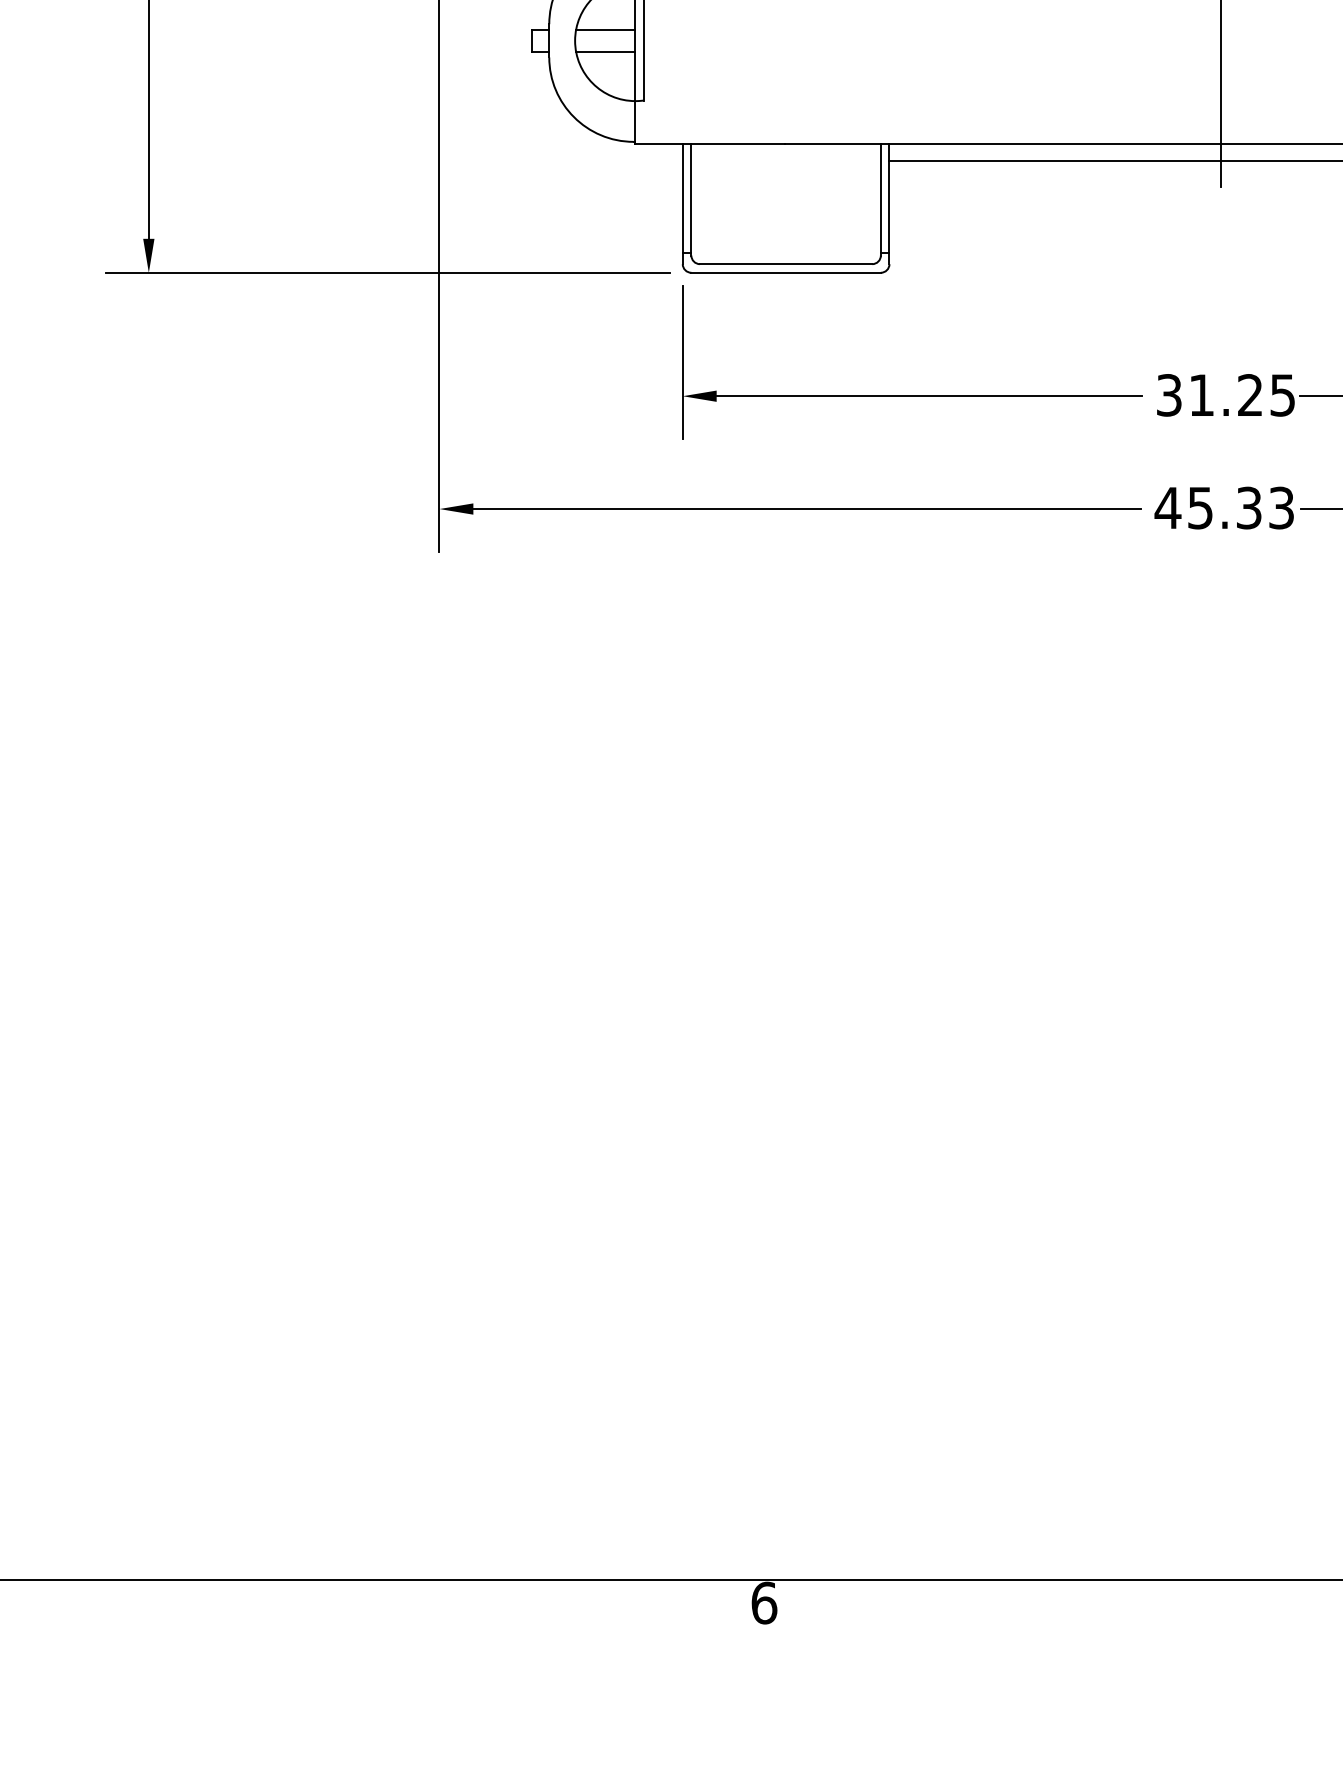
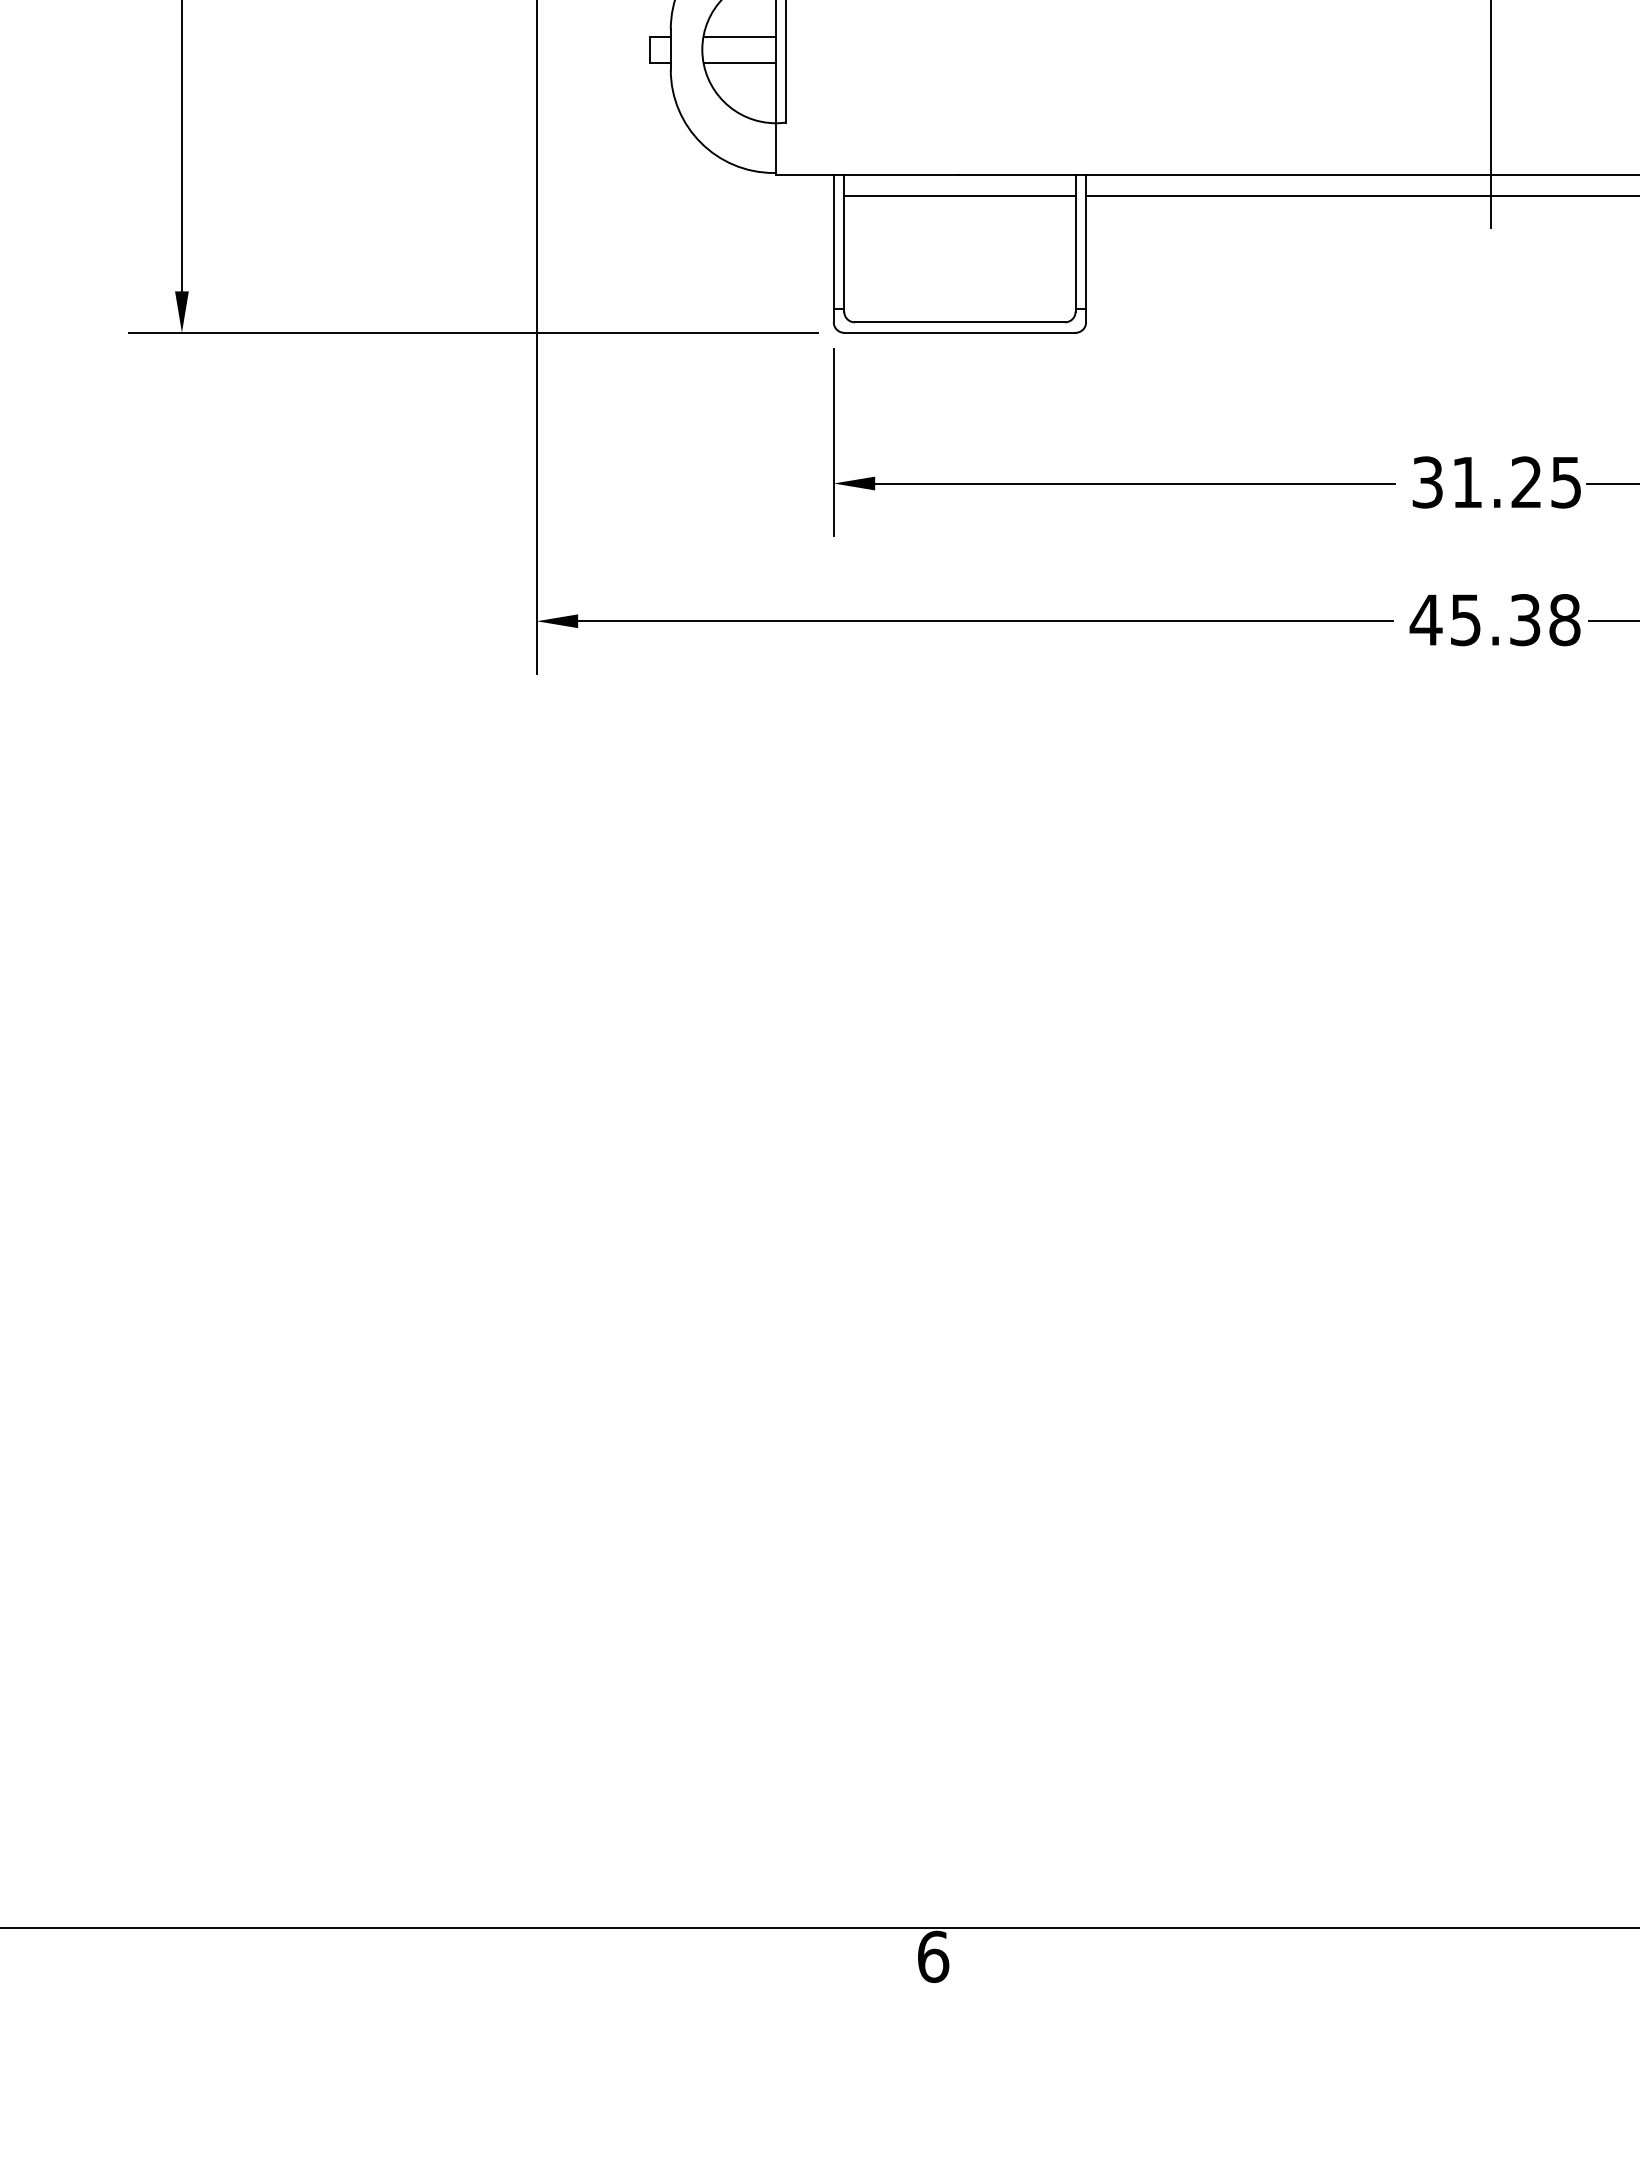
line: (785, 160) -> (959, 195), added
text: (1281, 507) -> (1564, 619), 45.33 -> 45.38

